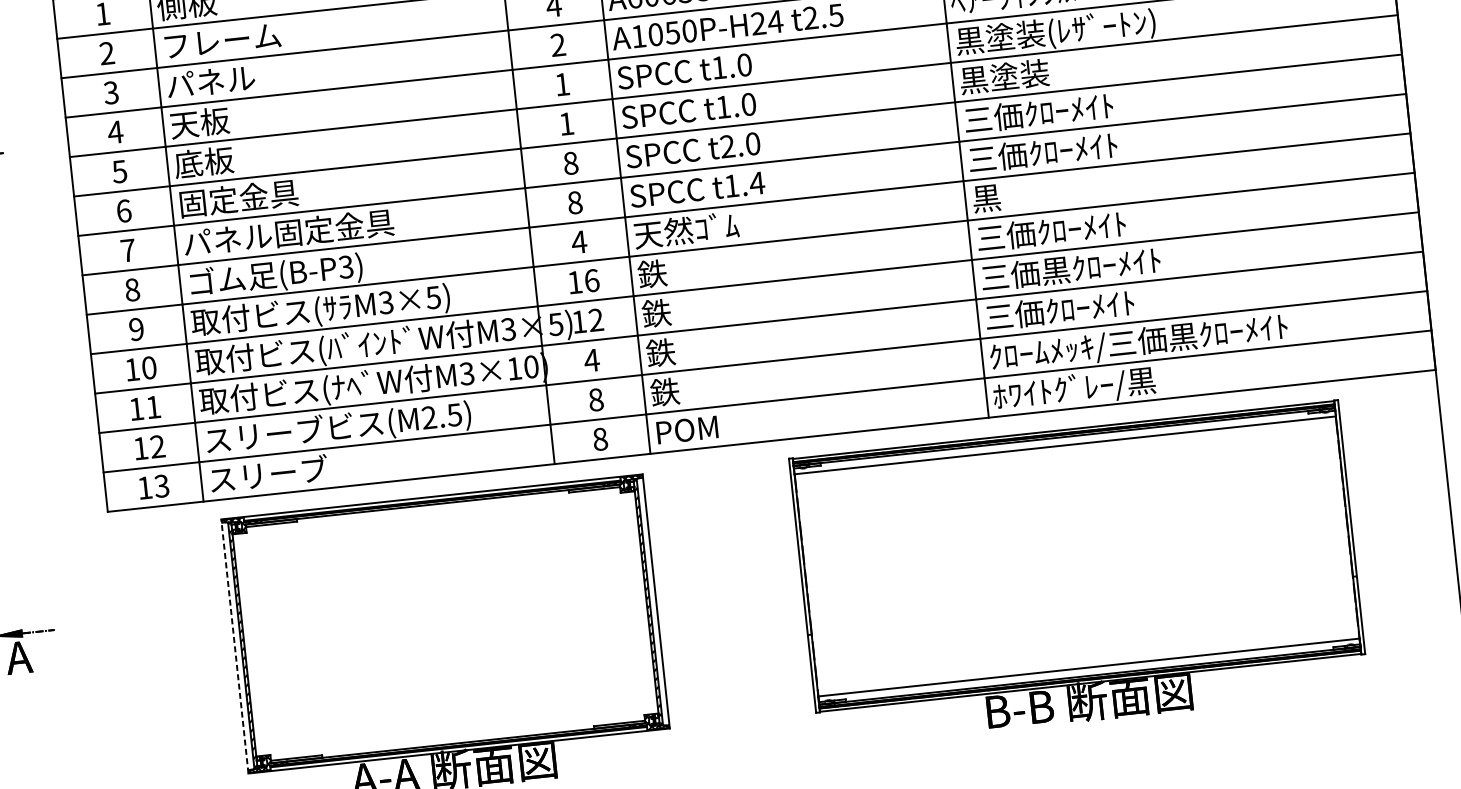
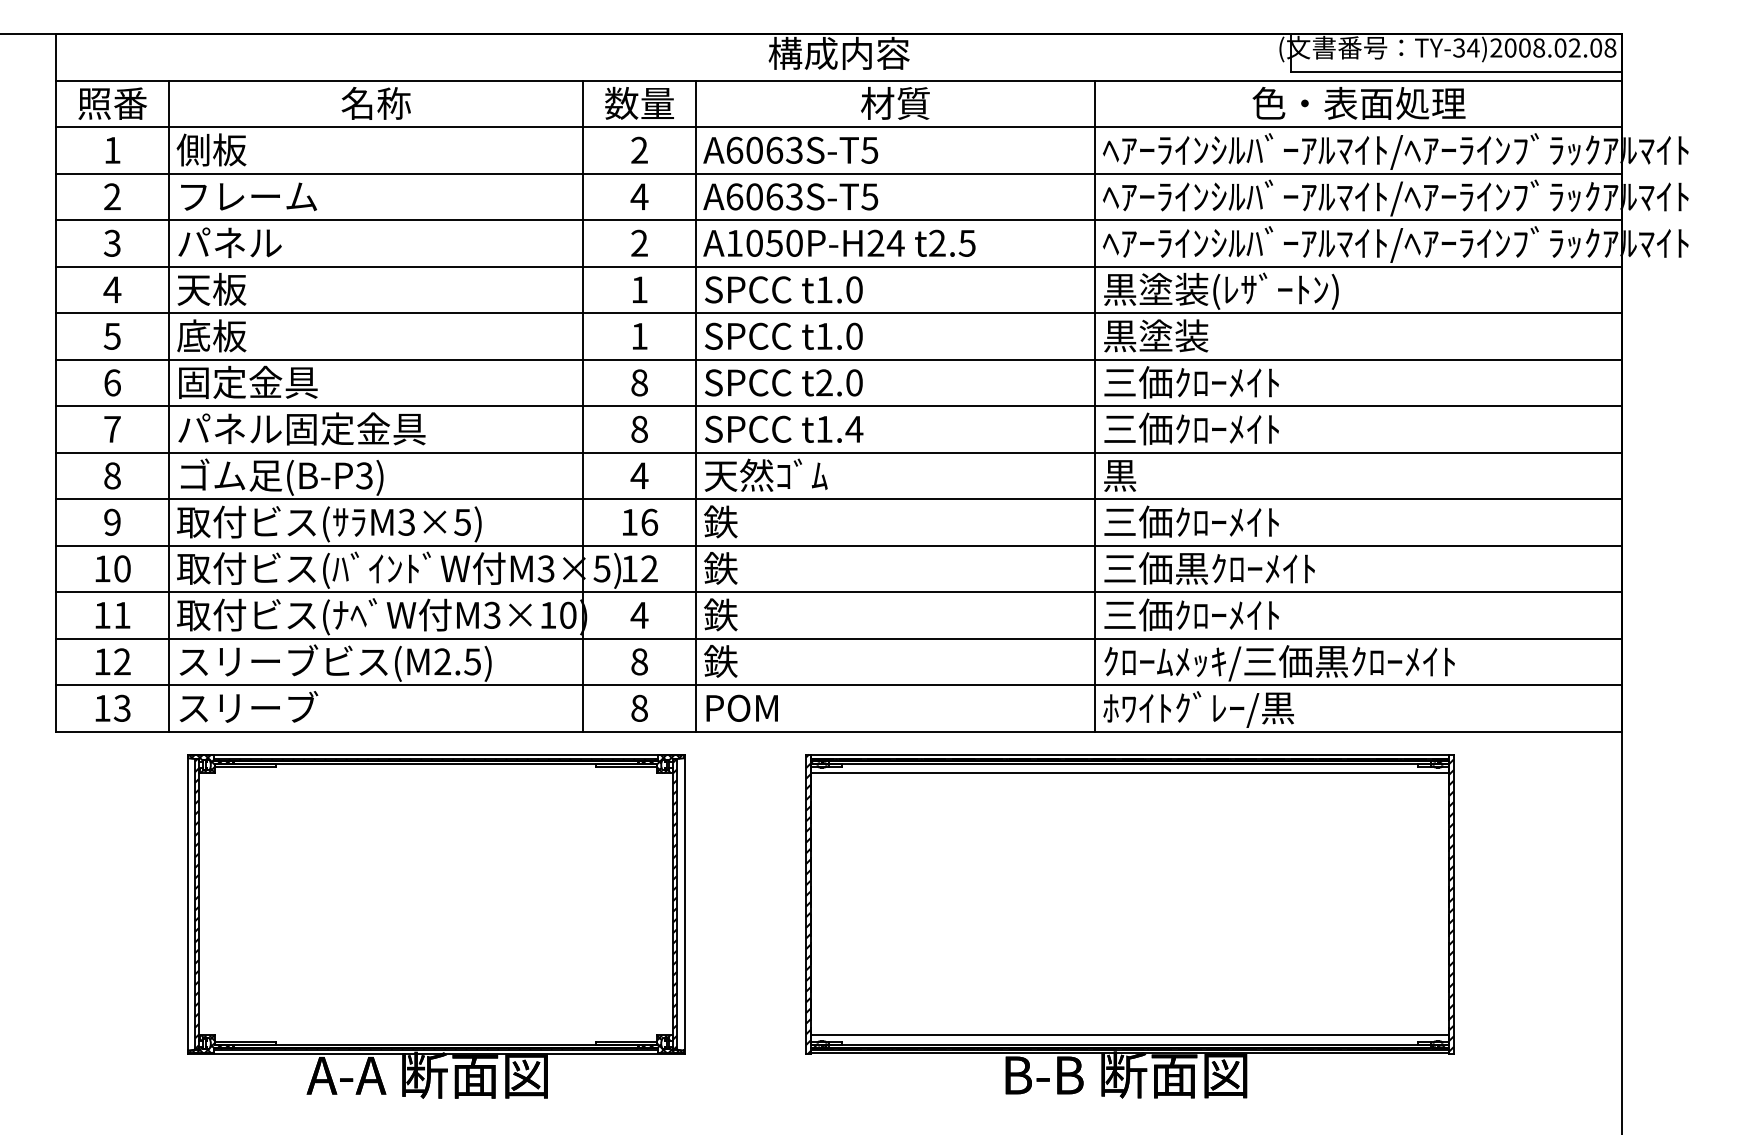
part: (1078, 575) -> (1129, 926), moved
line: (234, 646) -> (187, 904), dashed -> solid

